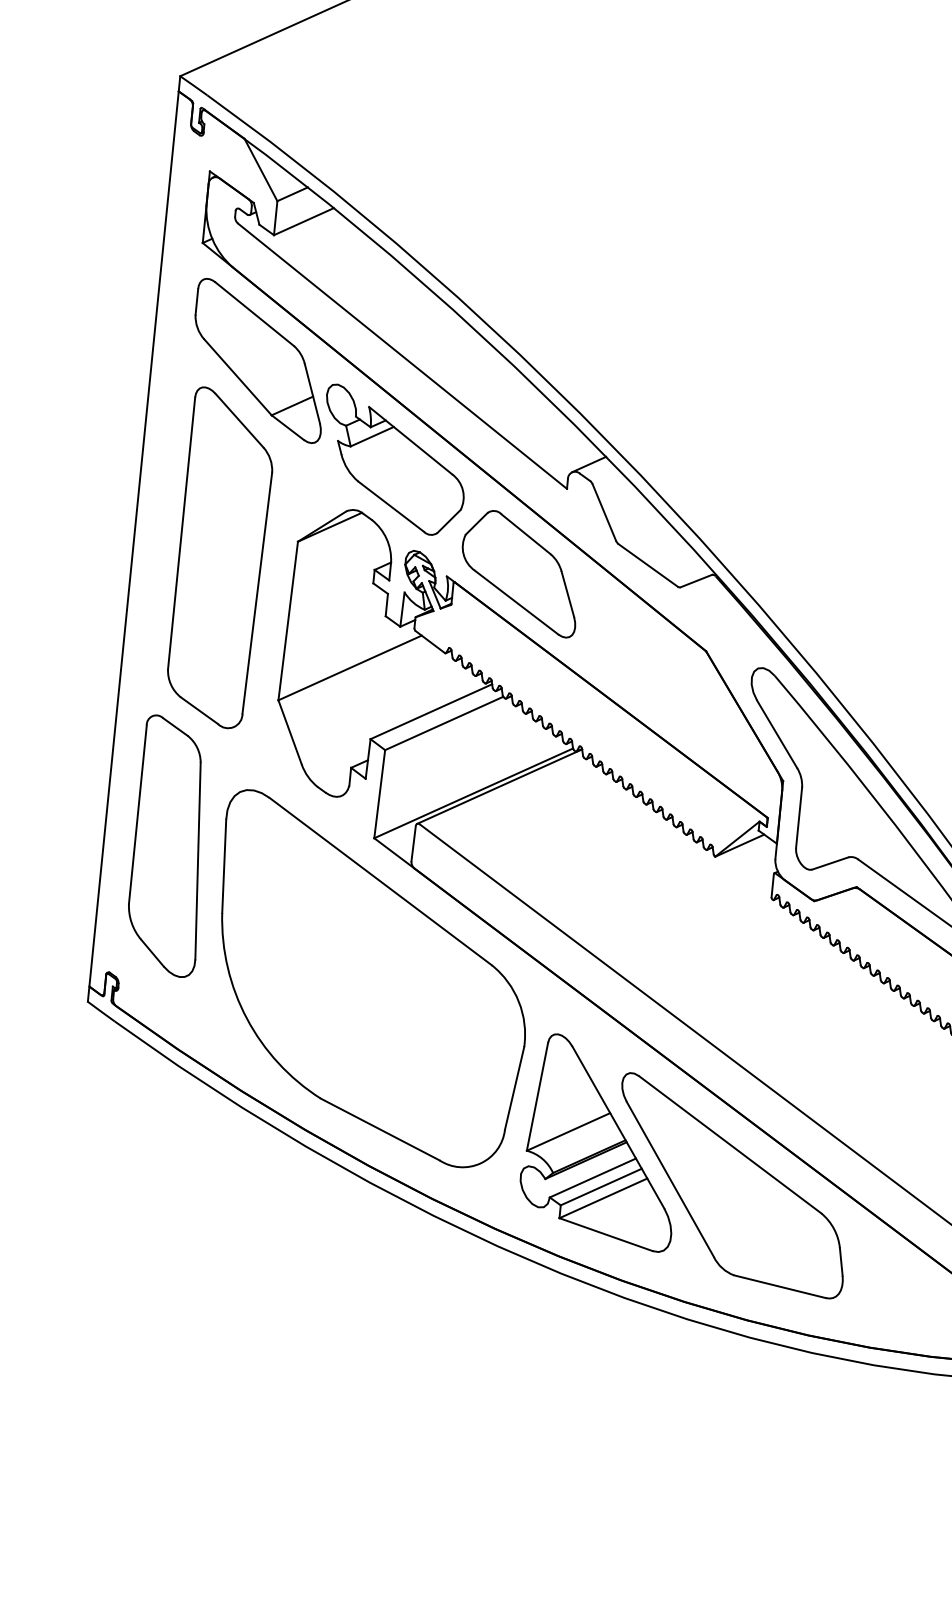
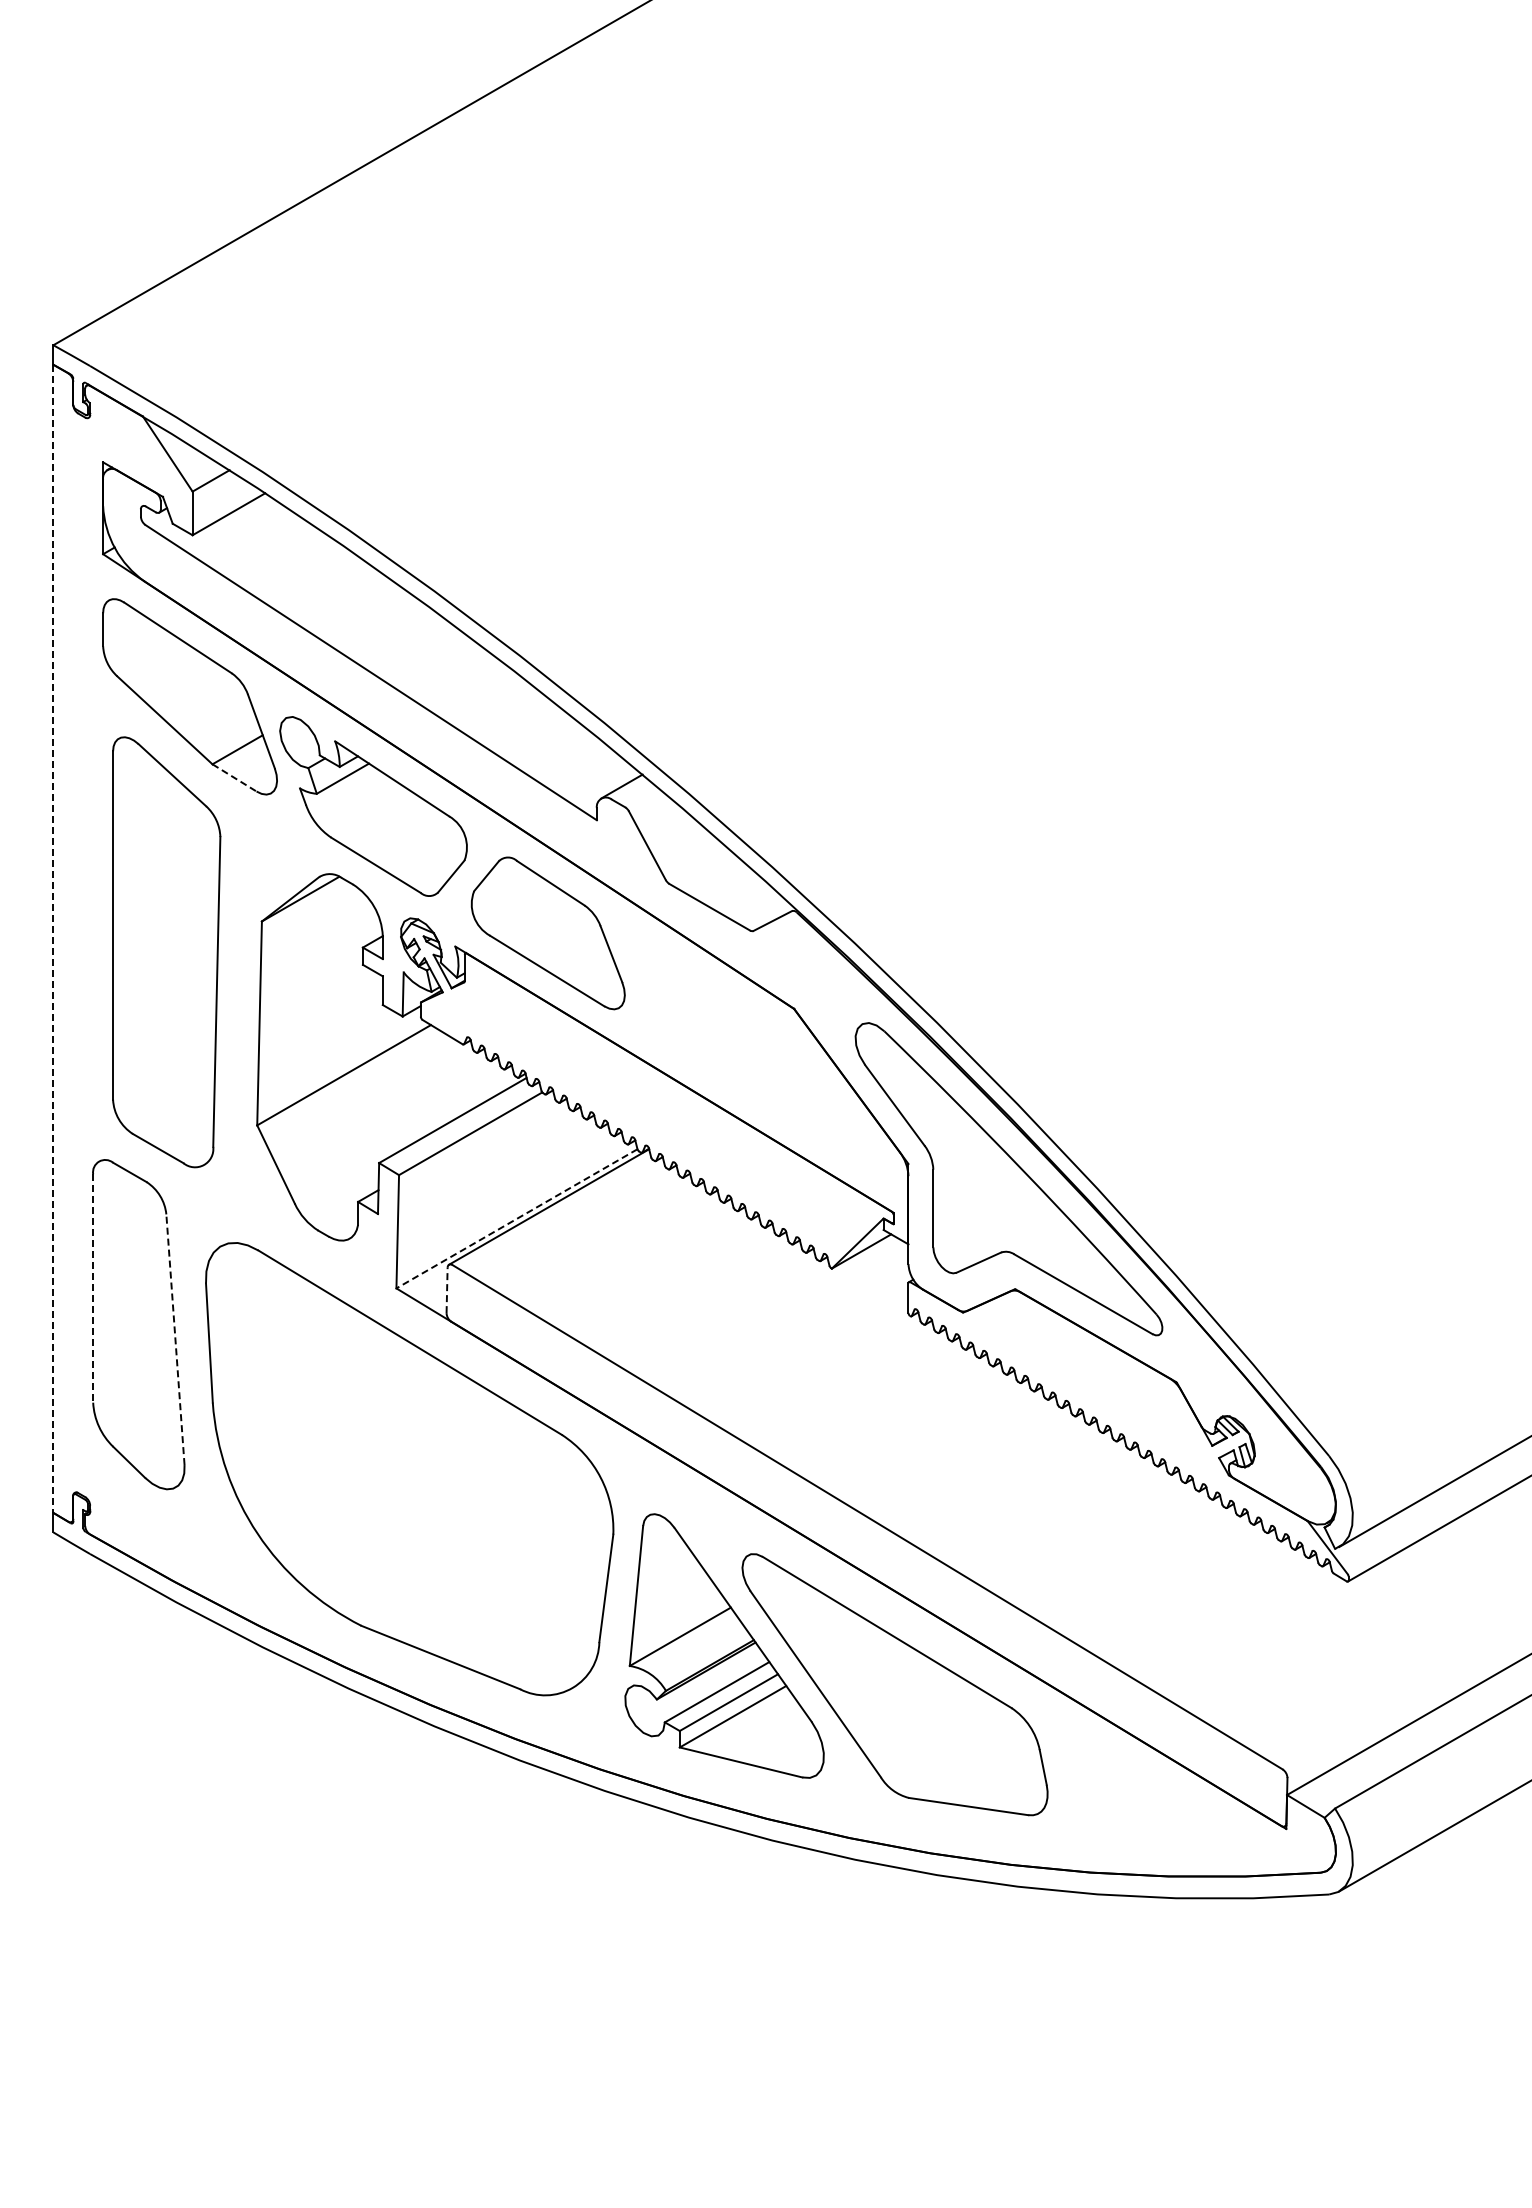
line: (287, 427) -> (234, 777), solid -> dashed
line: (134, 539) -> (53, 939), solid -> dashed
line: (473, 793) -> (516, 1219), solid -> dashed
line: (138, 814) -> (93, 1288), solid -> dashed
line: (413, 843) -> (447, 1290), solid -> dashed
line: (198, 860) -> (175, 1339), solid -> dashed

